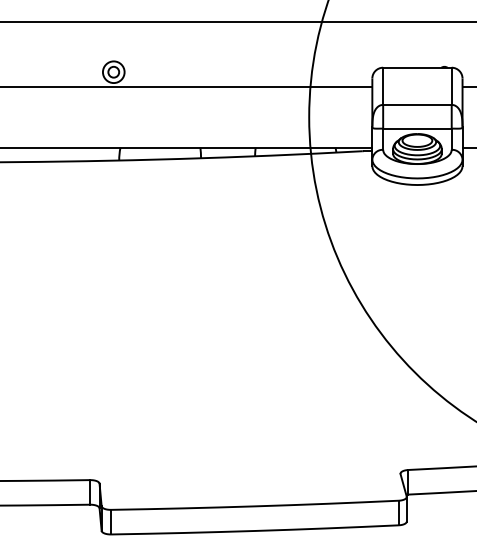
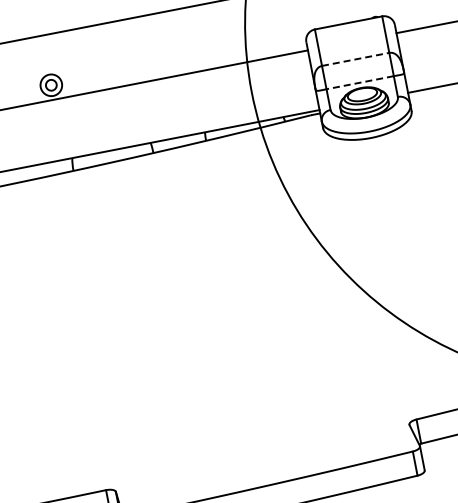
line: (417, 104) -> (355, 59), solid -> dashed
line: (416, 128) -> (359, 82), solid -> dashed

